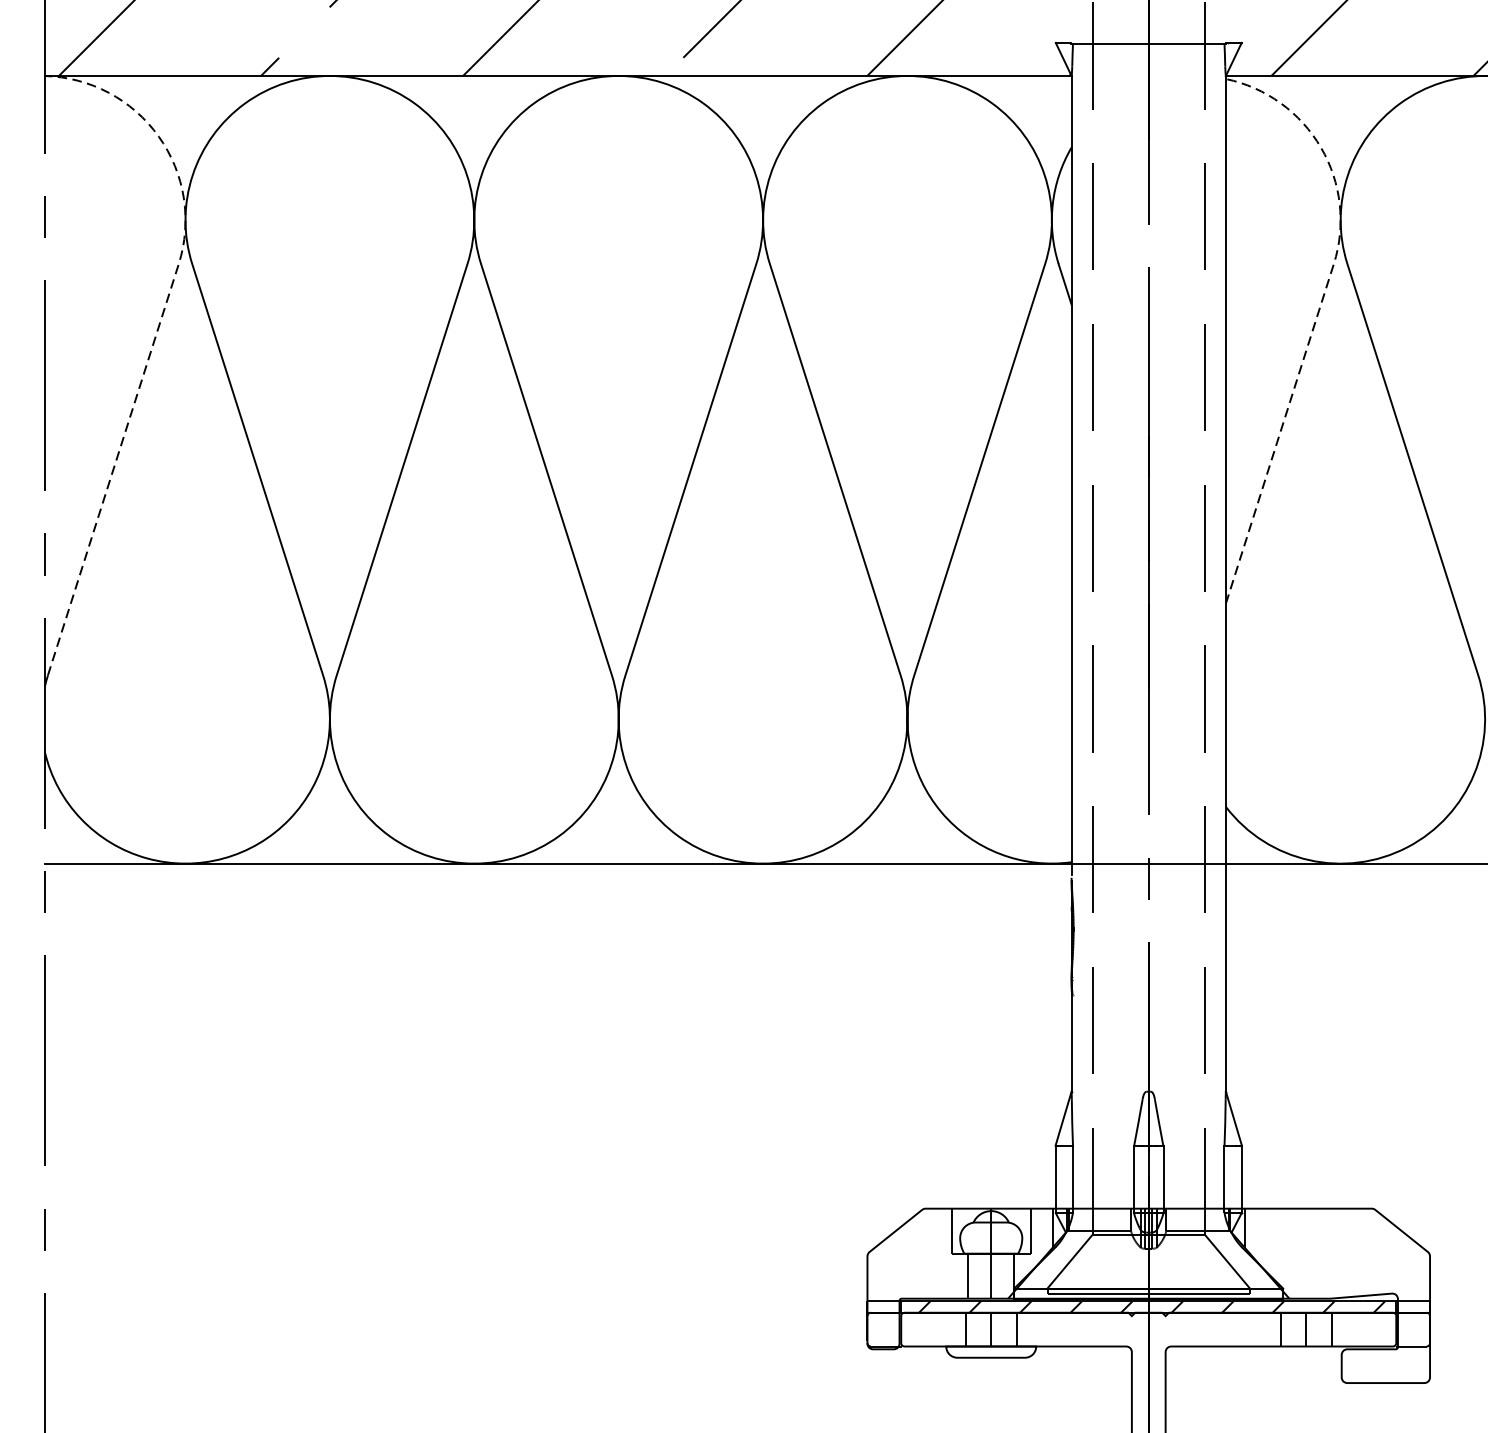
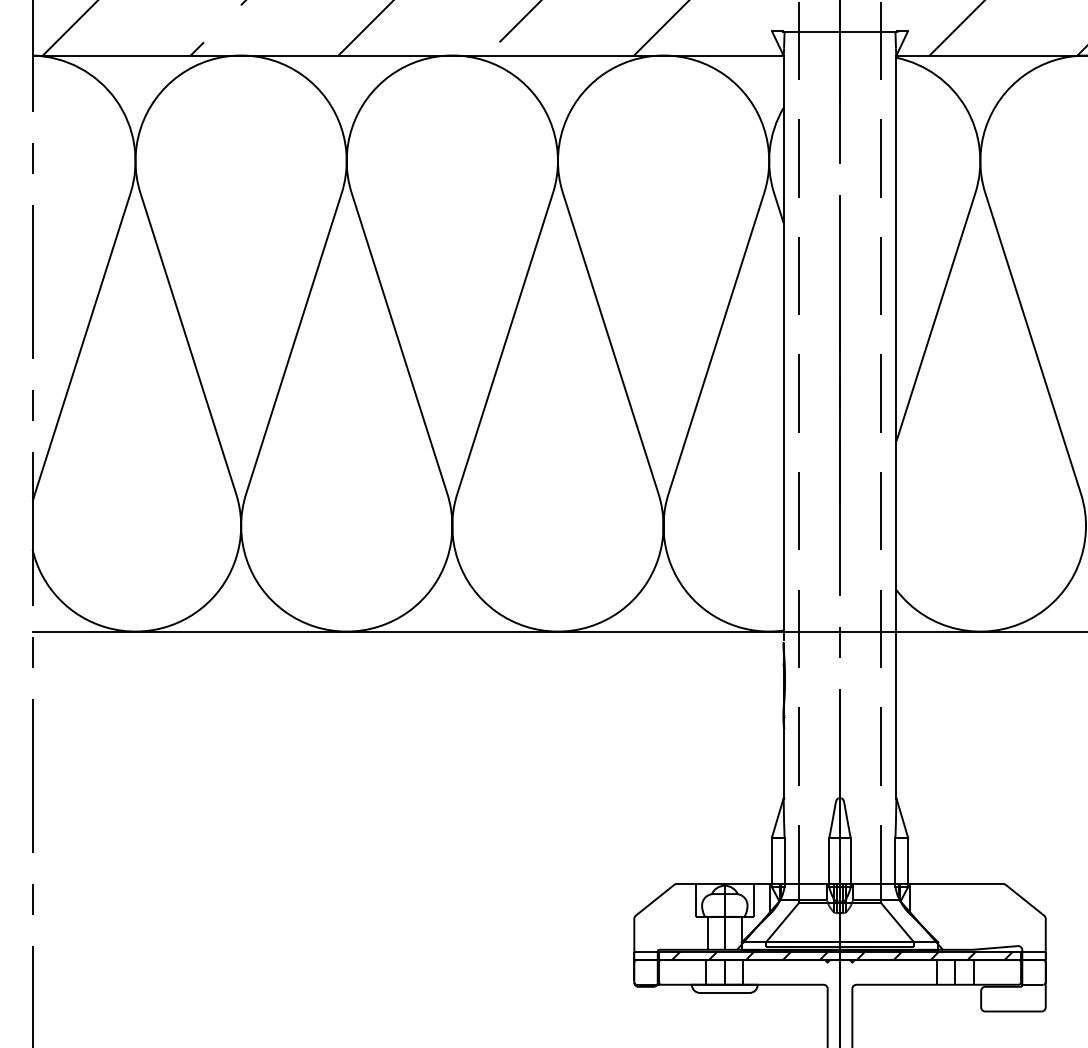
line: (1321, 302) -> (966, 221), dashed -> solid
line: (159, 323) -> (116, 236), dashed -> solid

